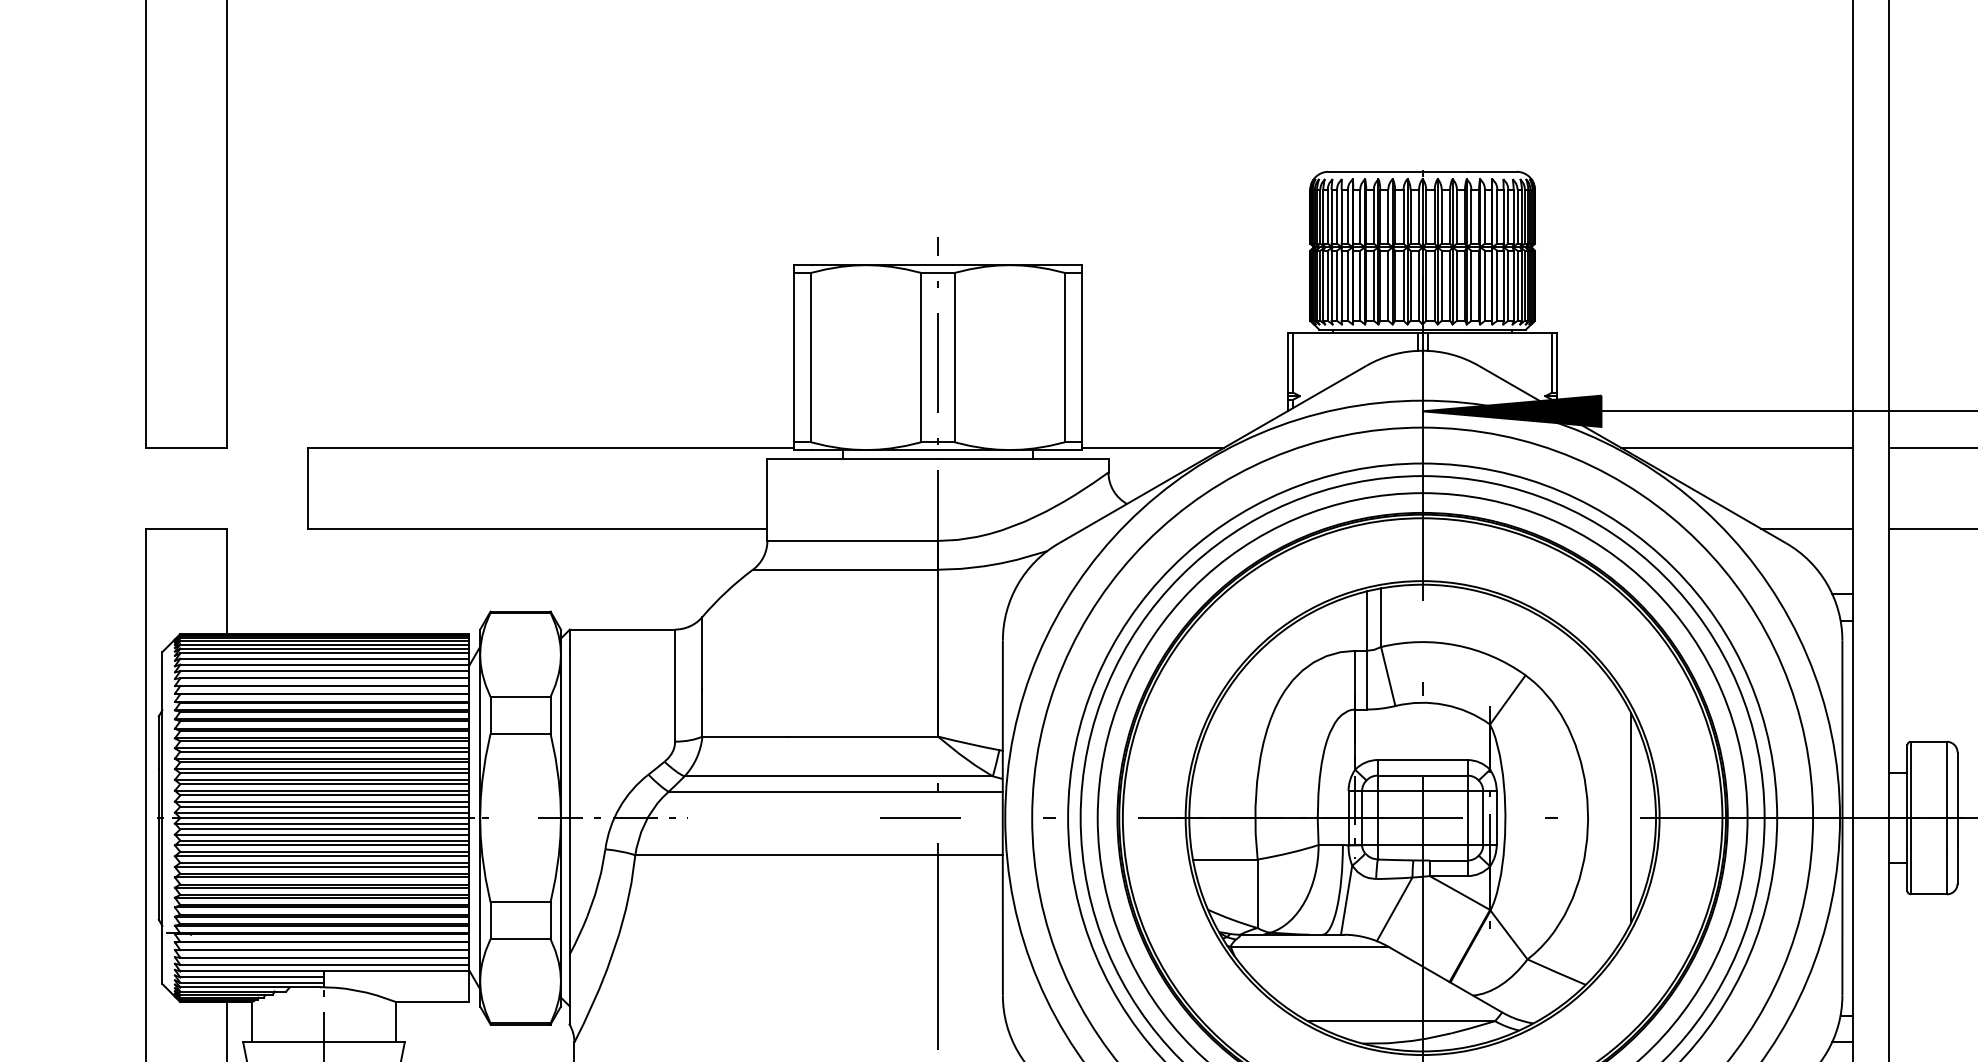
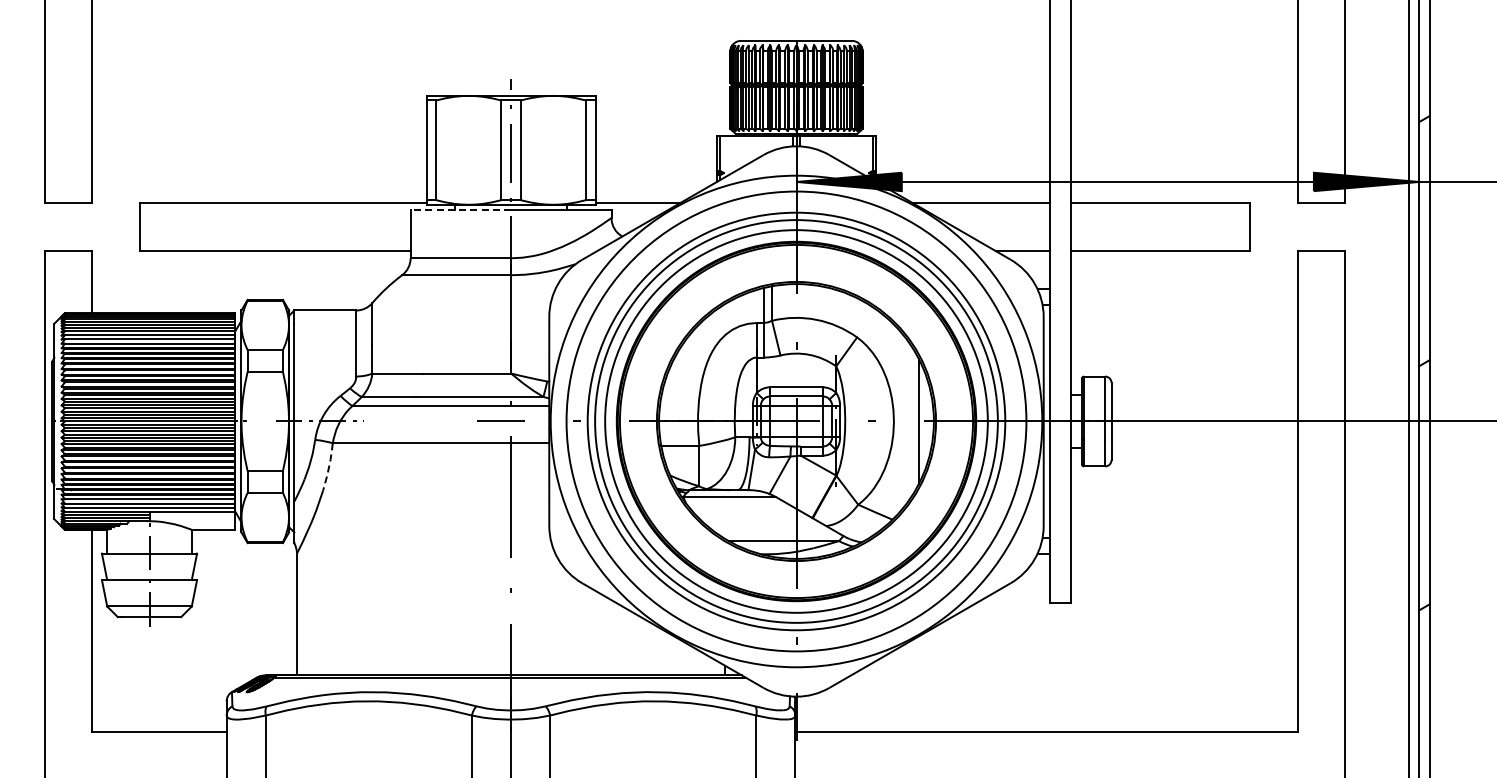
line: (852, 459) -> (460, 210), solid -> dashed
line: (629, 896) -> (329, 467), solid -> dashed

